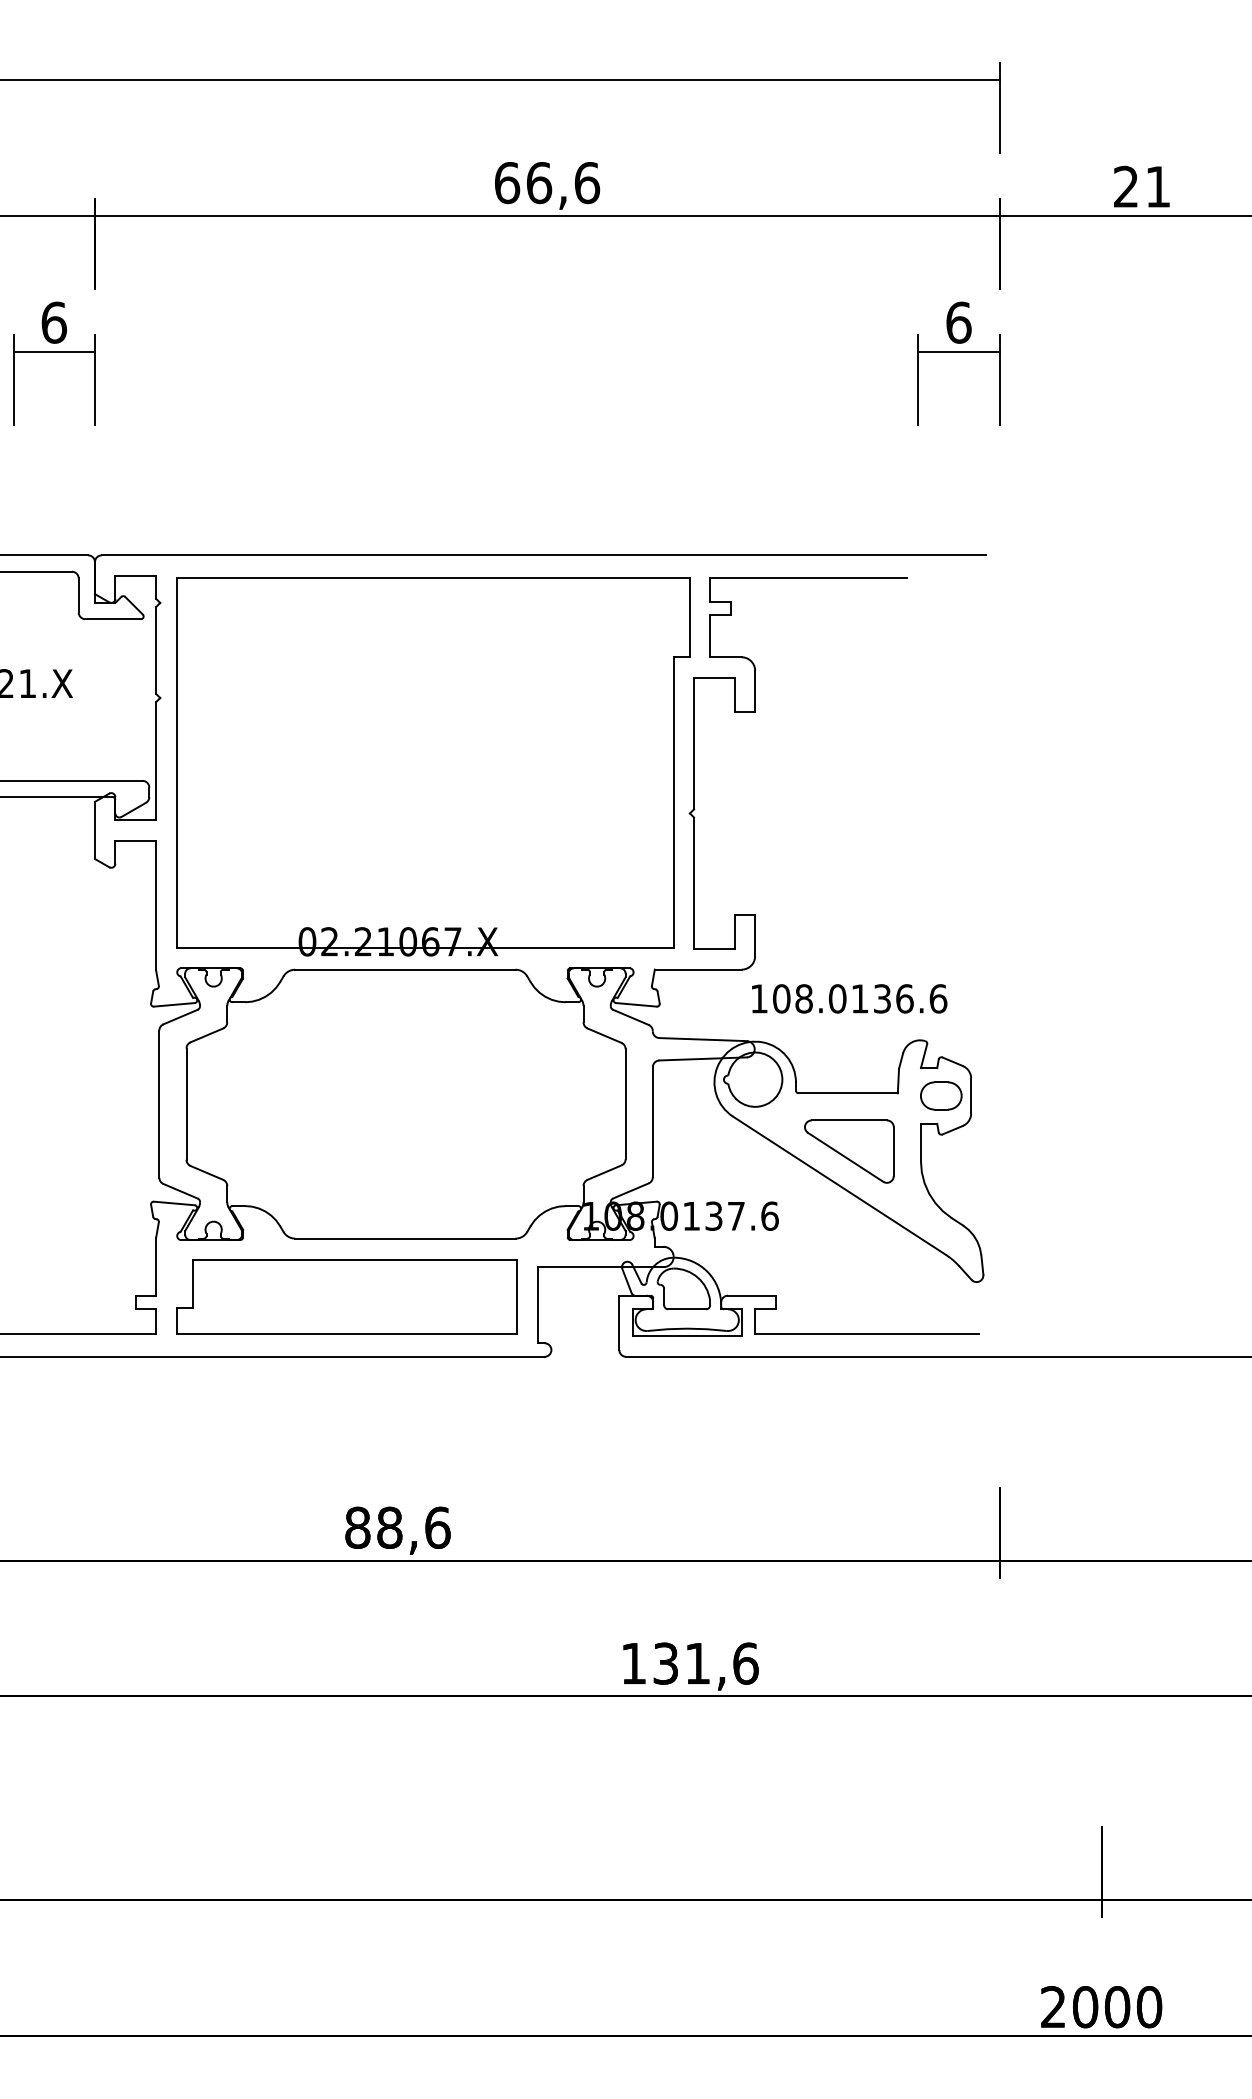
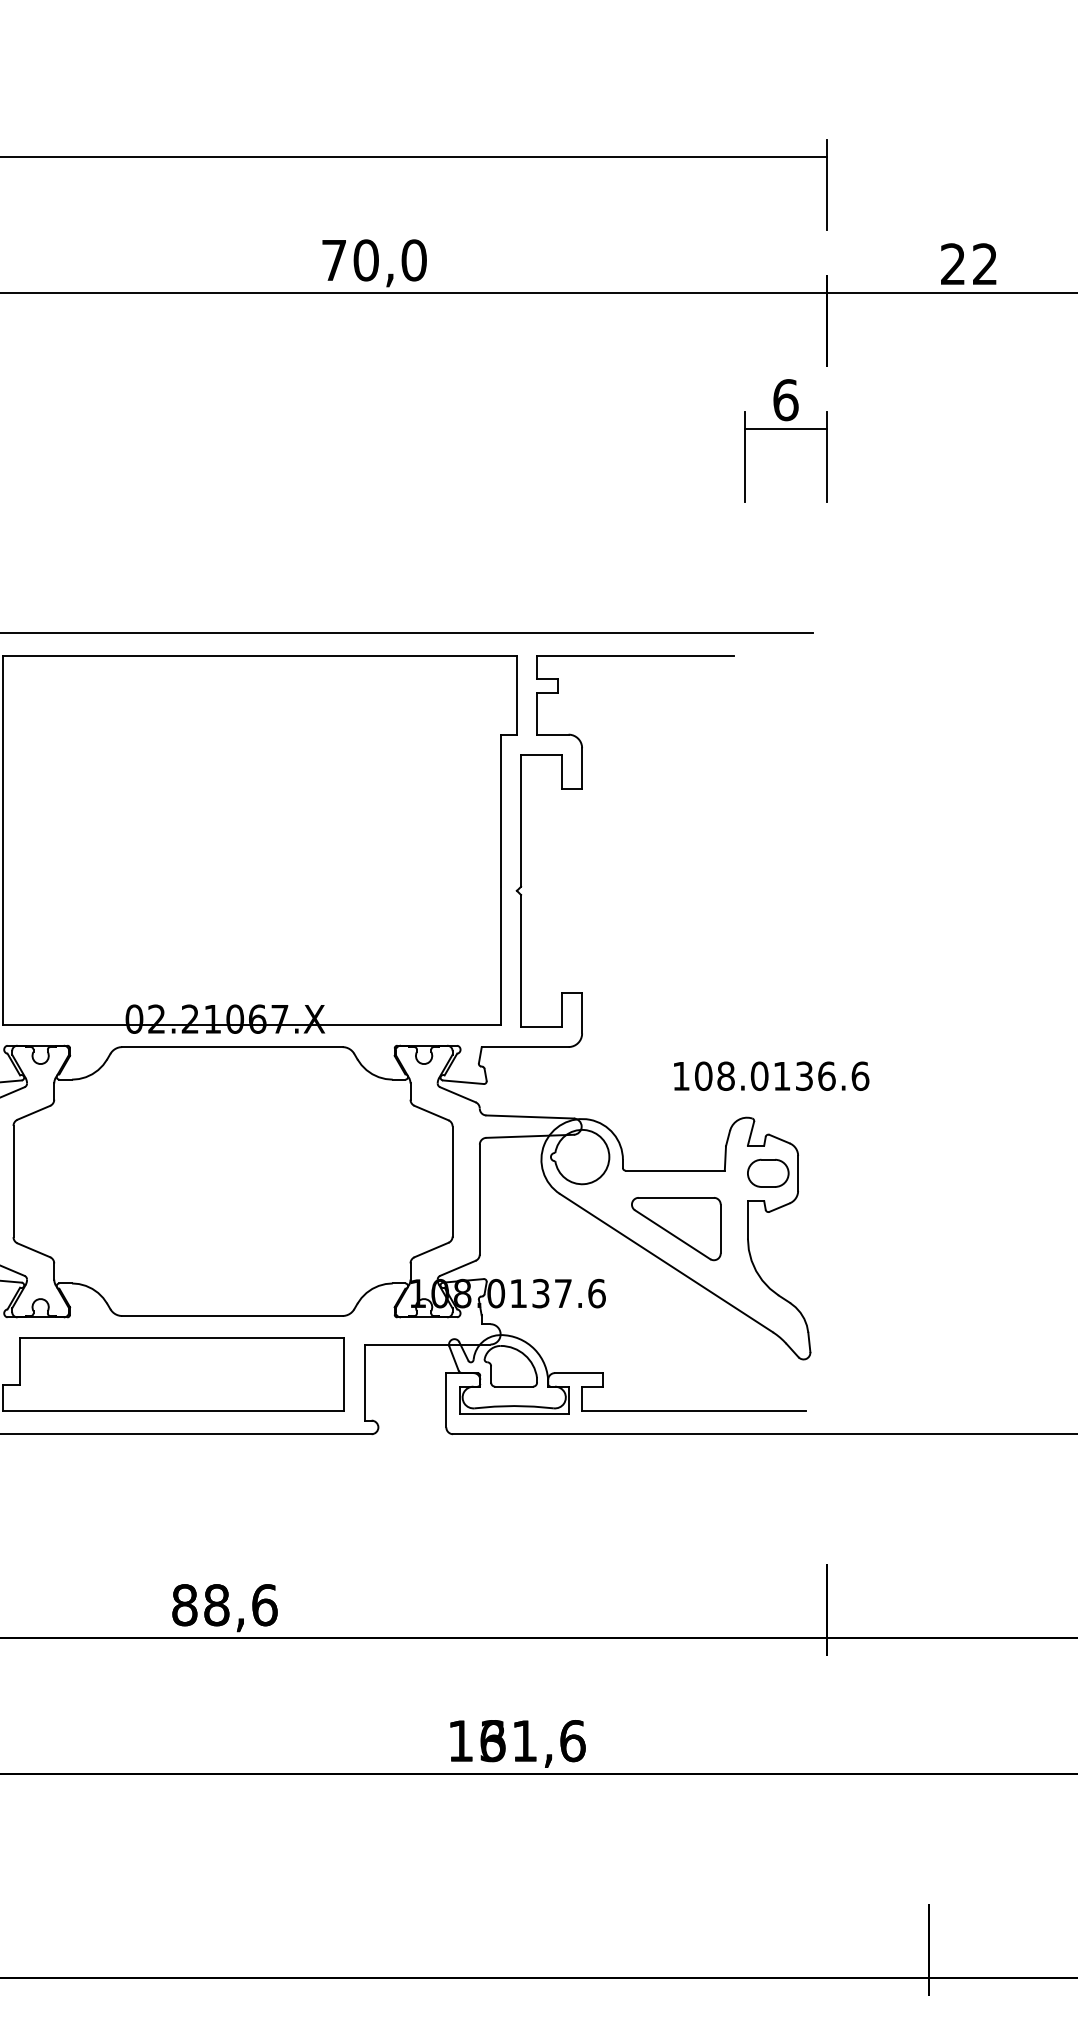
text: (547, 183) -> (374, 260), 66,6 -> 70,0
text: (1157, 186) -> (984, 263), 21 -> 22
text: (849, 998) -> (771, 1075), moved
text: (665, 1663) -> (492, 1740), 131,6 -> 161,6

